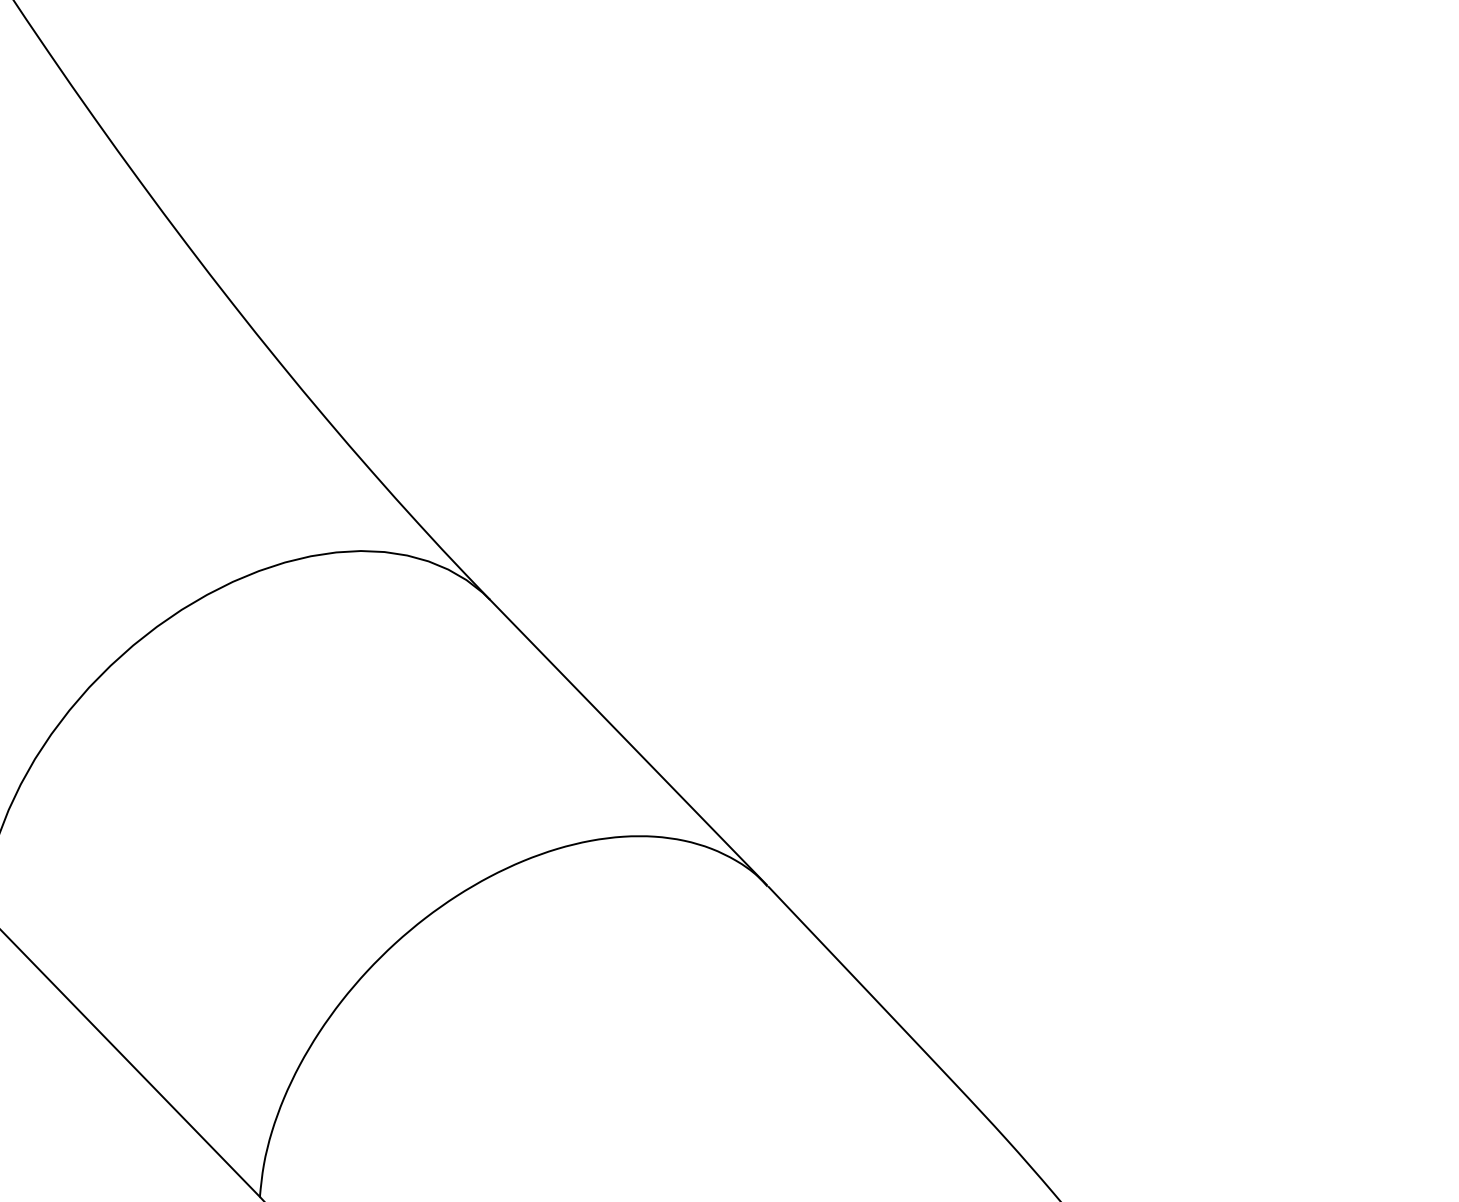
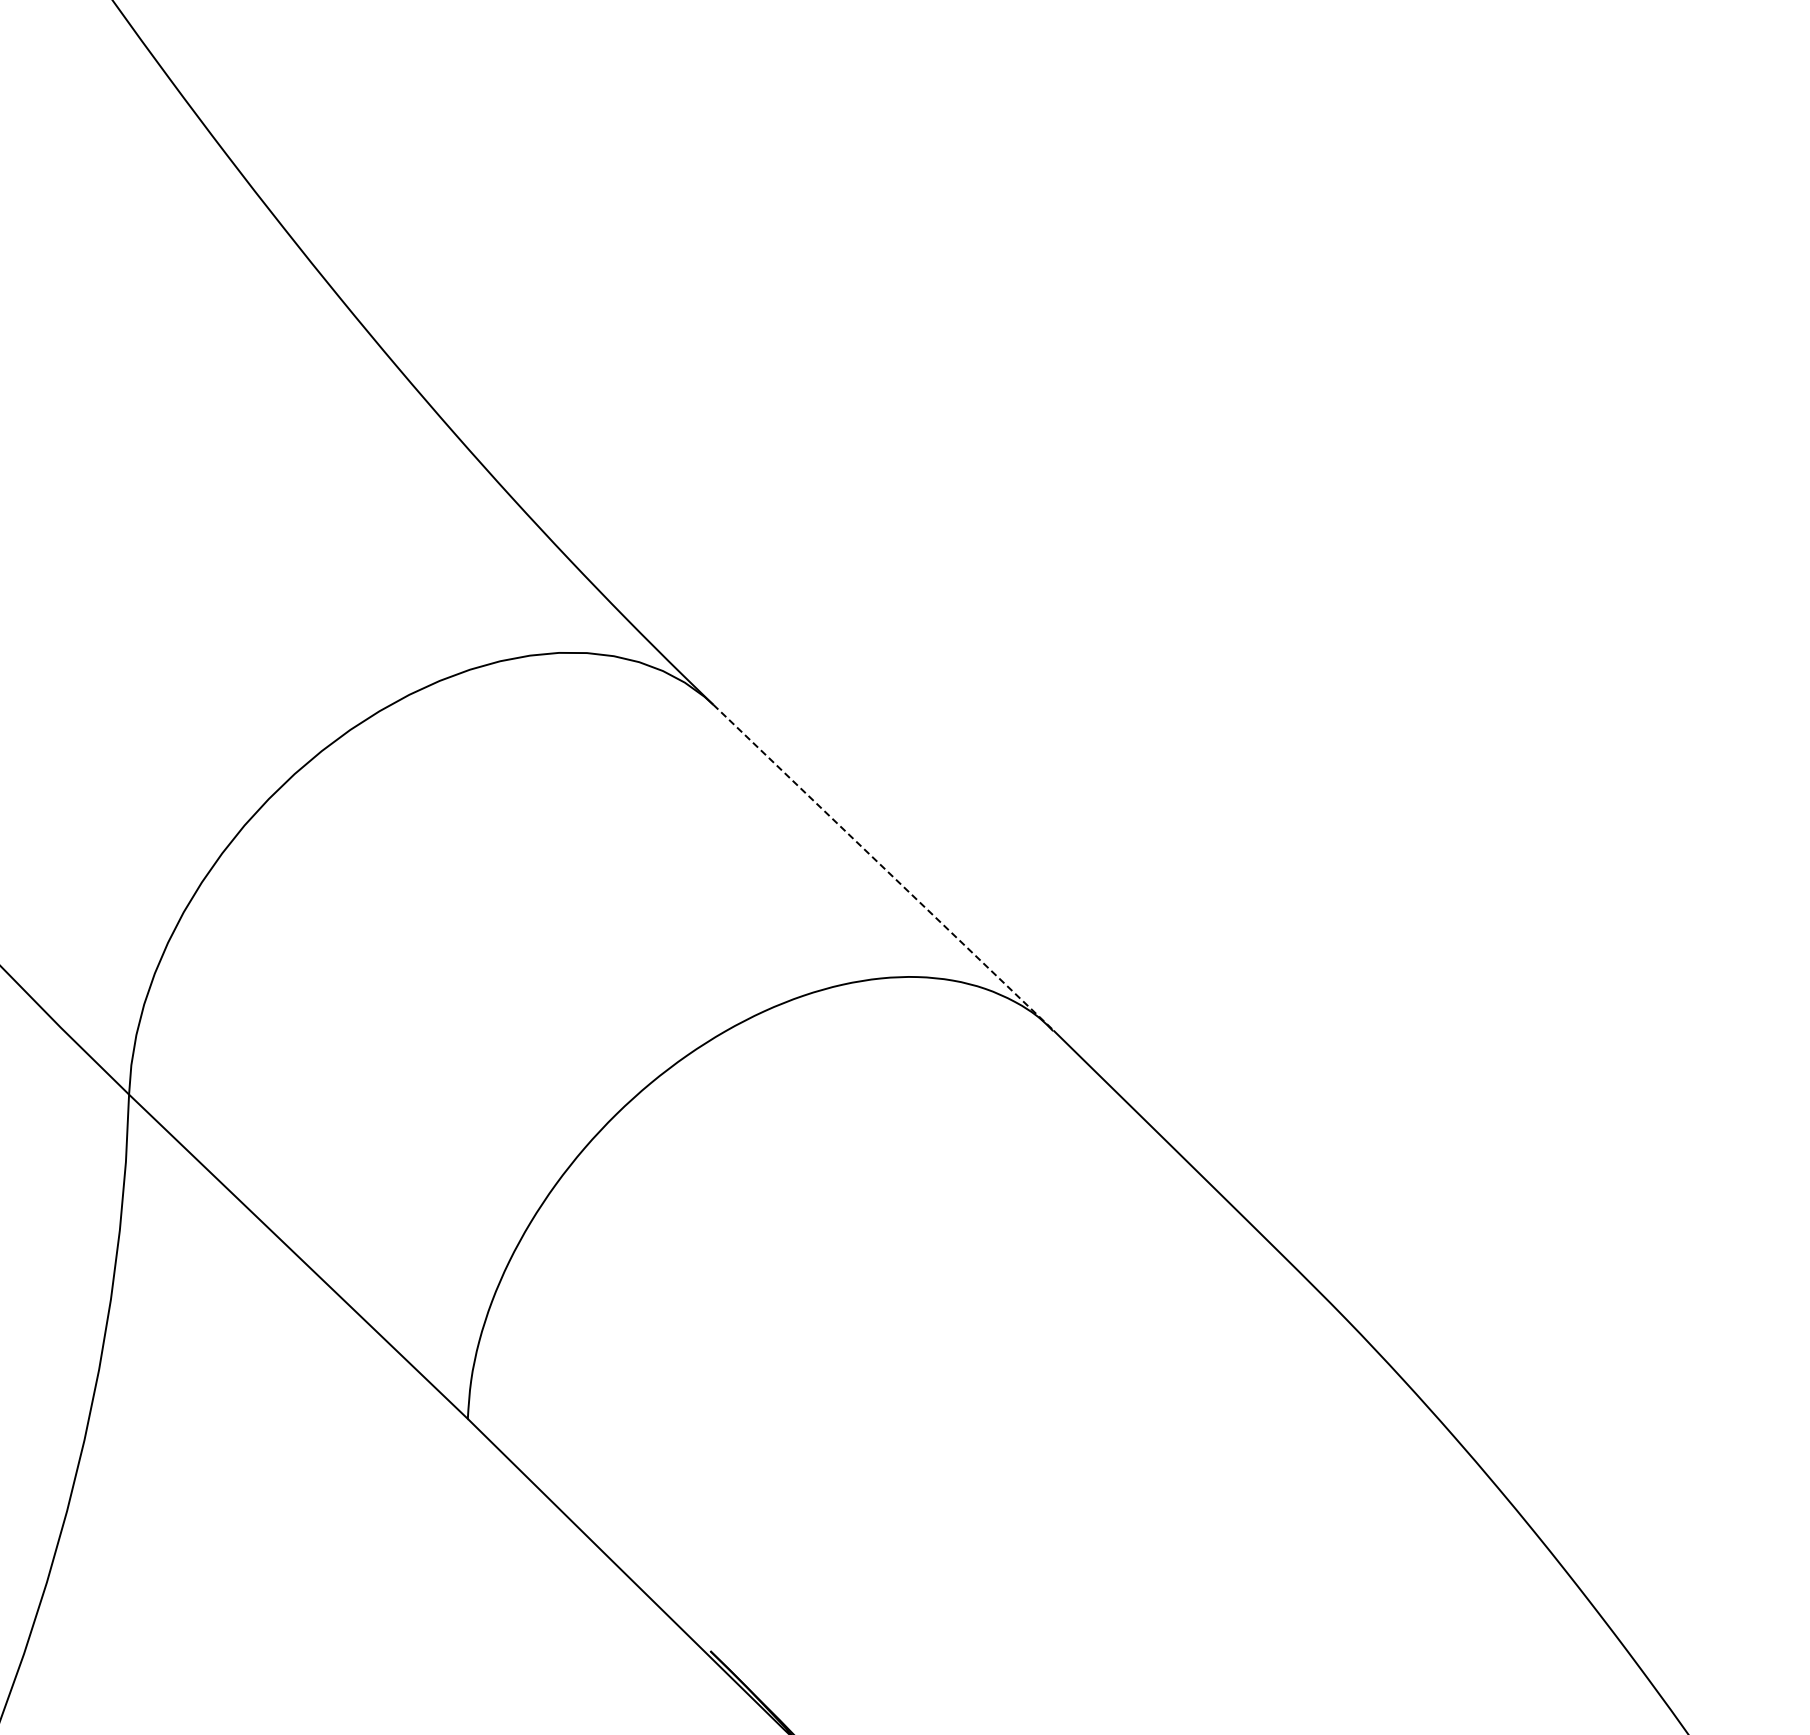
line: (628, 741) -> (882, 866), solid -> dashed

